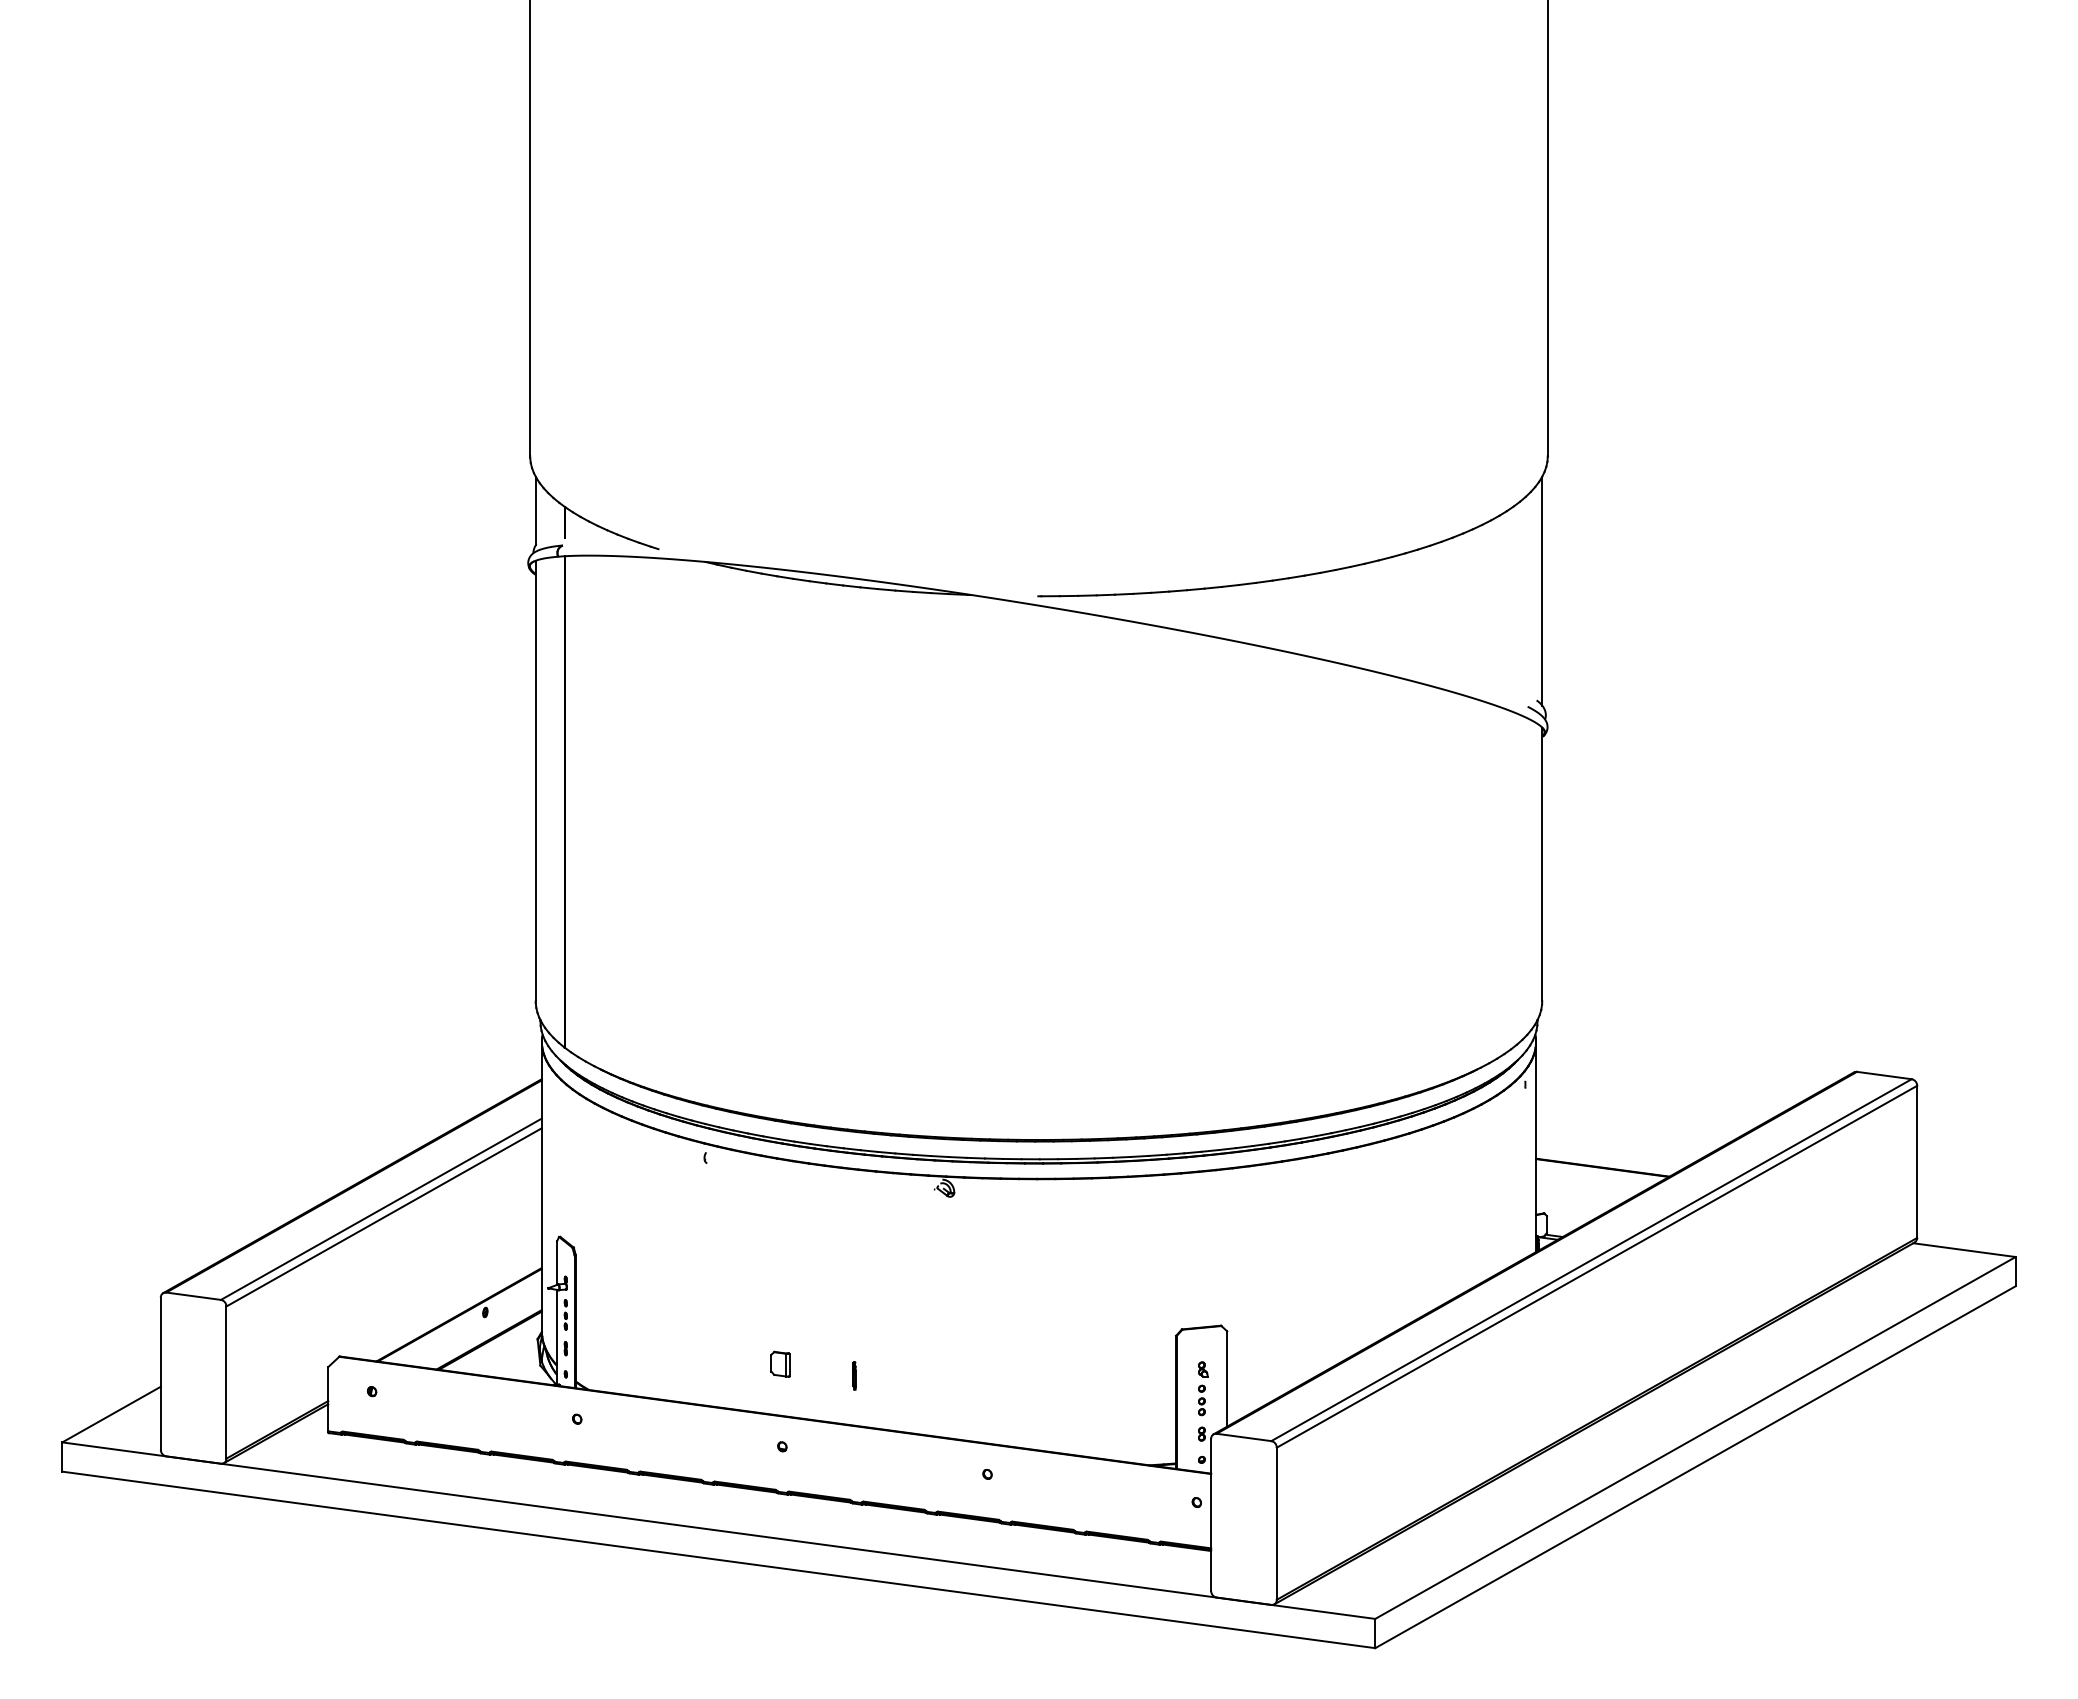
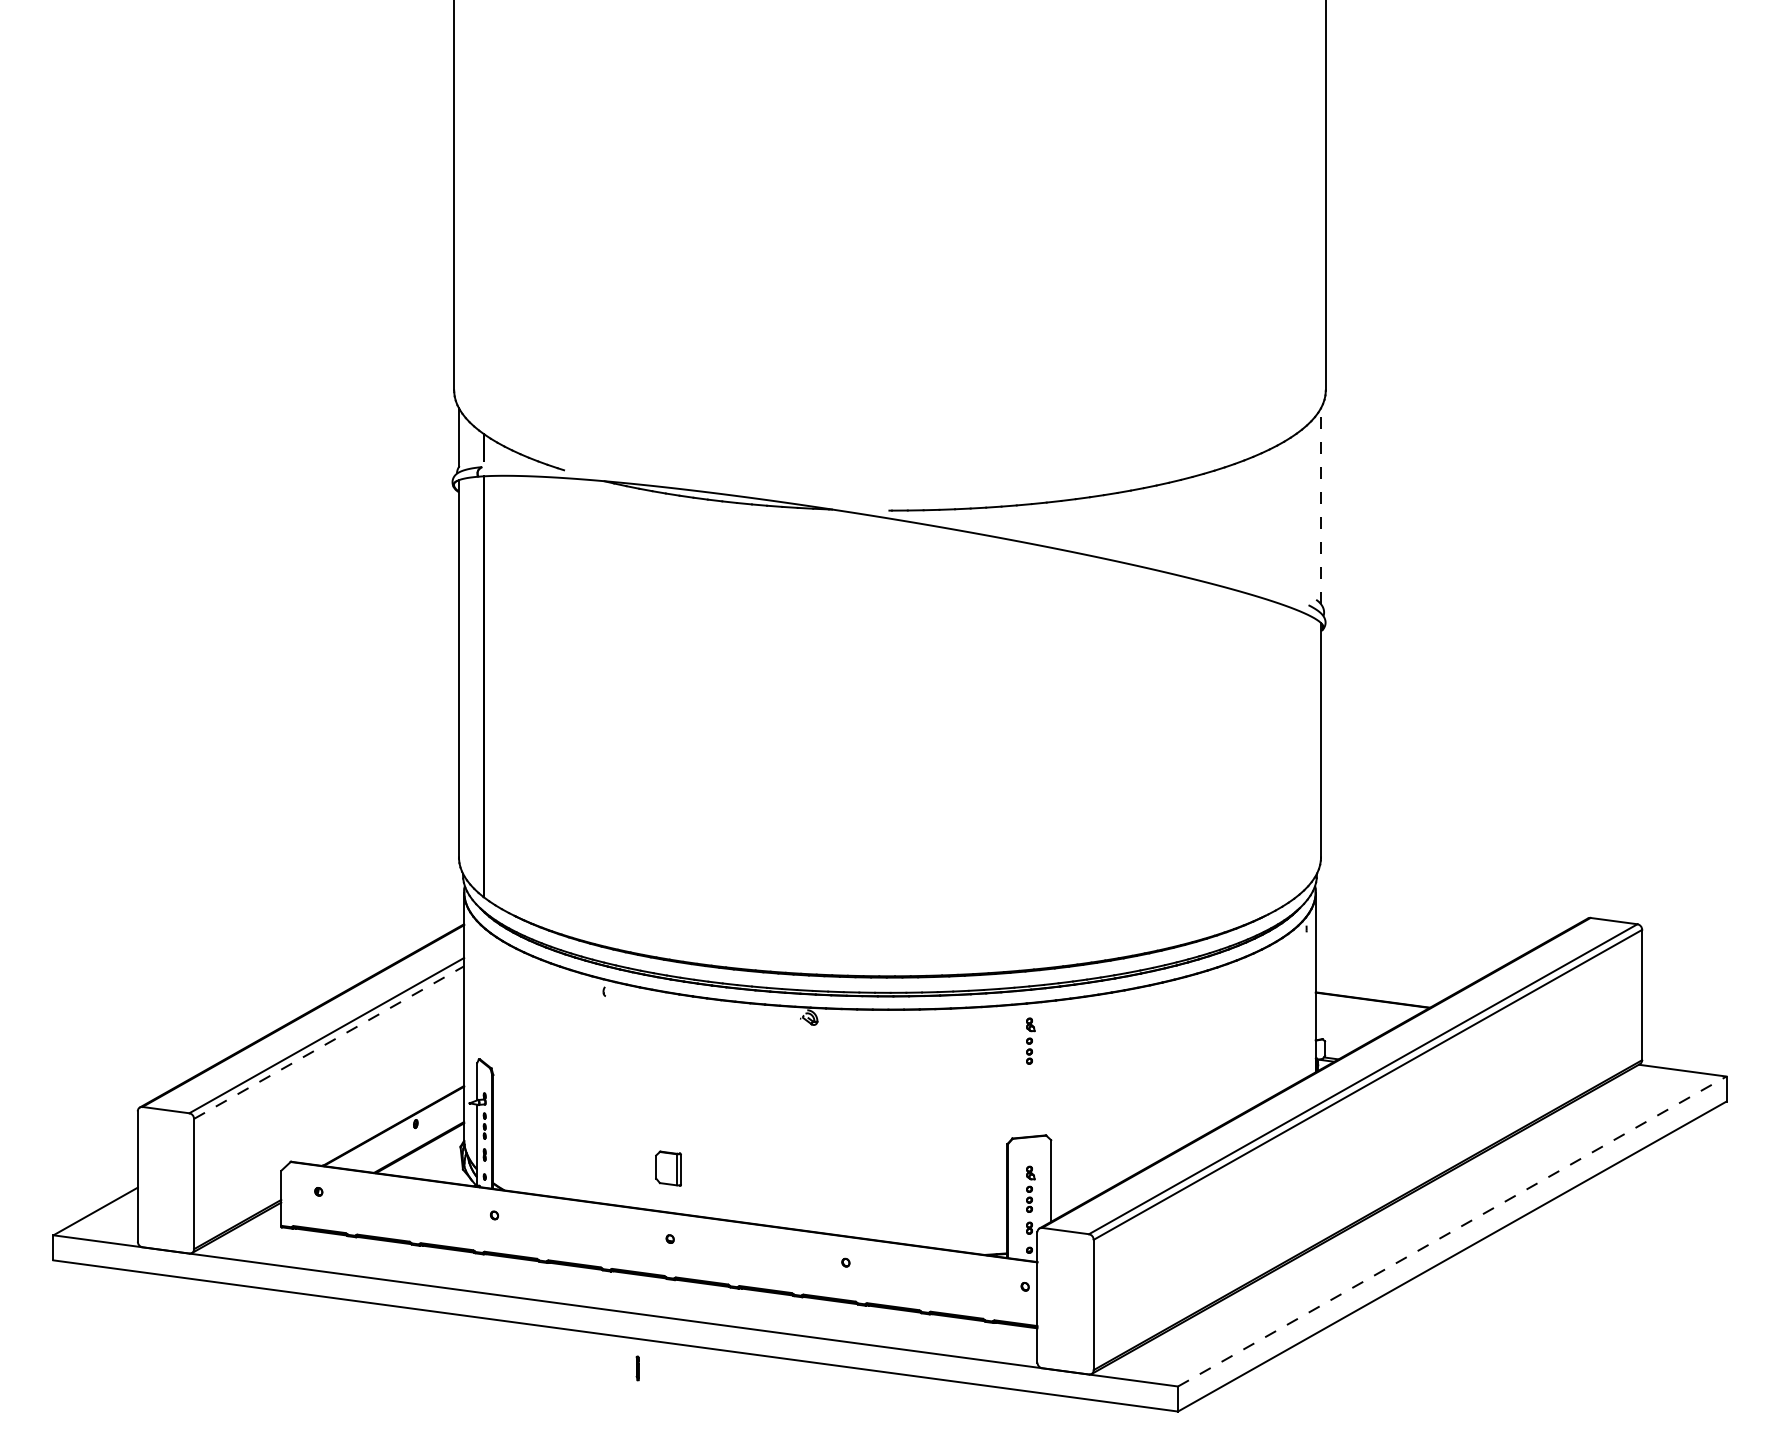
line: (1542, 590) -> (1321, 505), solid -> dashed
part: (1203, 1215) -> (1030, 1040), added
line: (384, 1217) -> (329, 1042), solid -> dashed
part: (780, 1363) -> (668, 1167), size x1.6
line: (854, 1375) -> (637, 1368), moved
line: (1695, 1437) -> (1452, 1231), solid -> dashed

